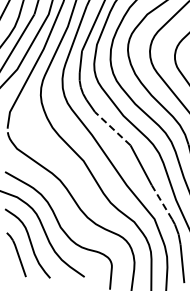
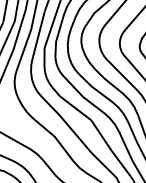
line: (112, 128) -> (75, 108), dashed -> solid
line: (162, 202) -> (121, 163), dashed -> solid

